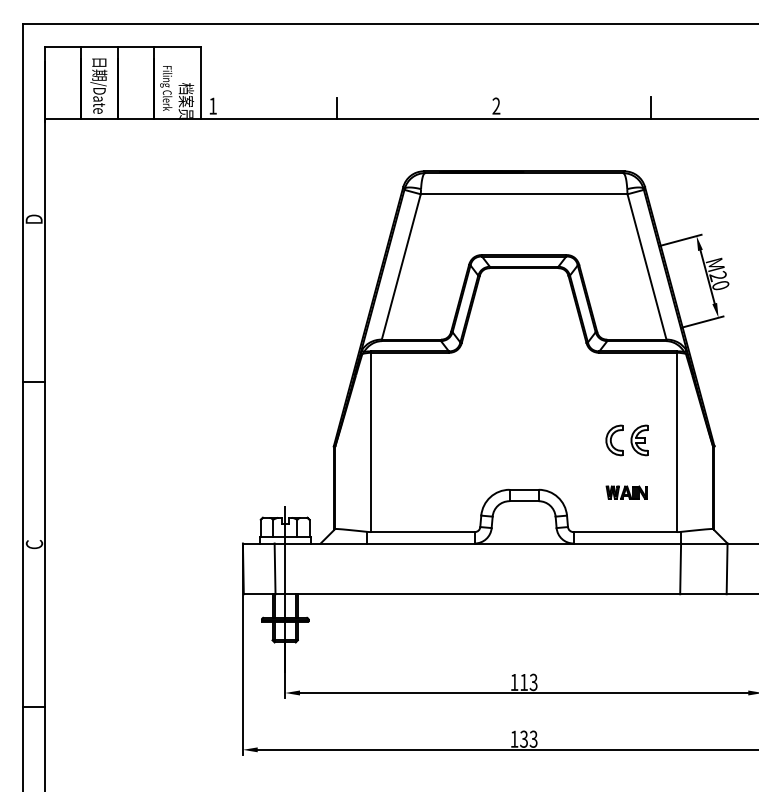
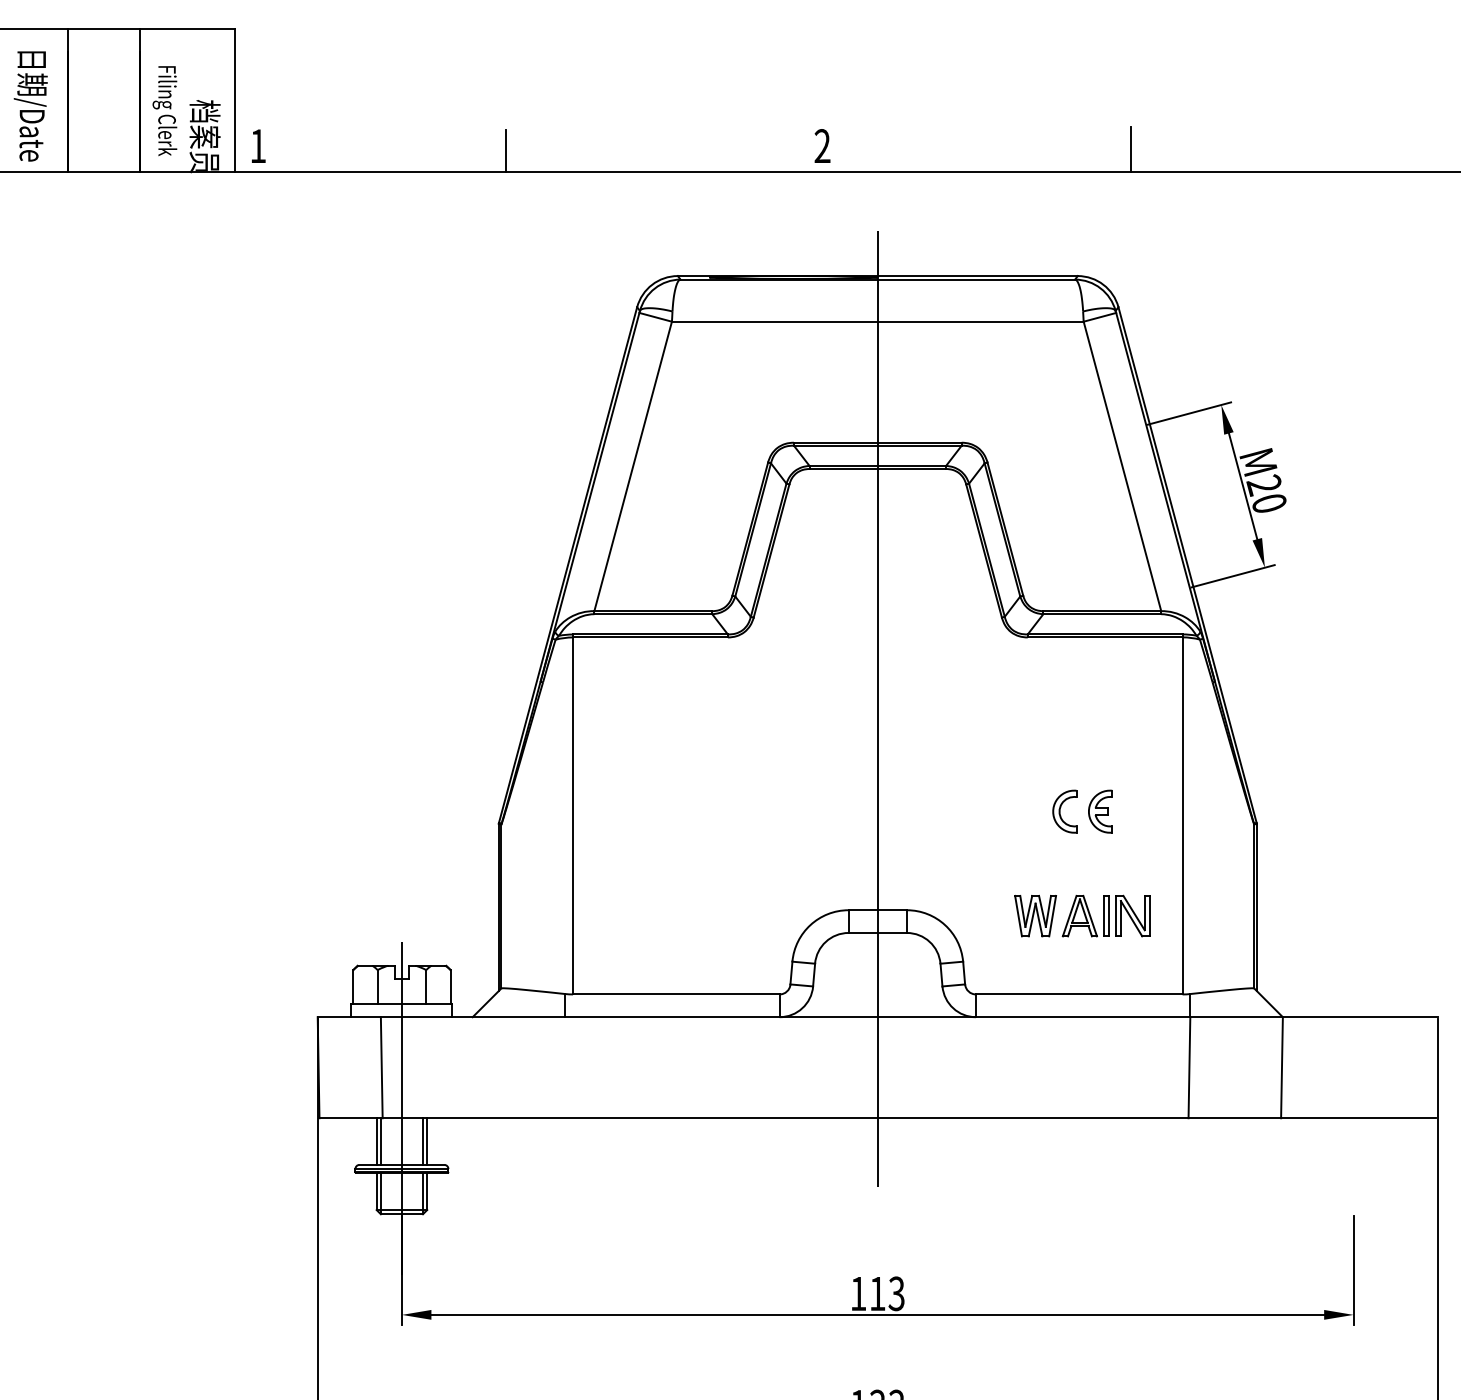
line: (524, 388) -> (878, 708), added
part: (626, 439) -> (1081, 810), size x0.71
part: (626, 492) -> (1081, 915), size x1.67

